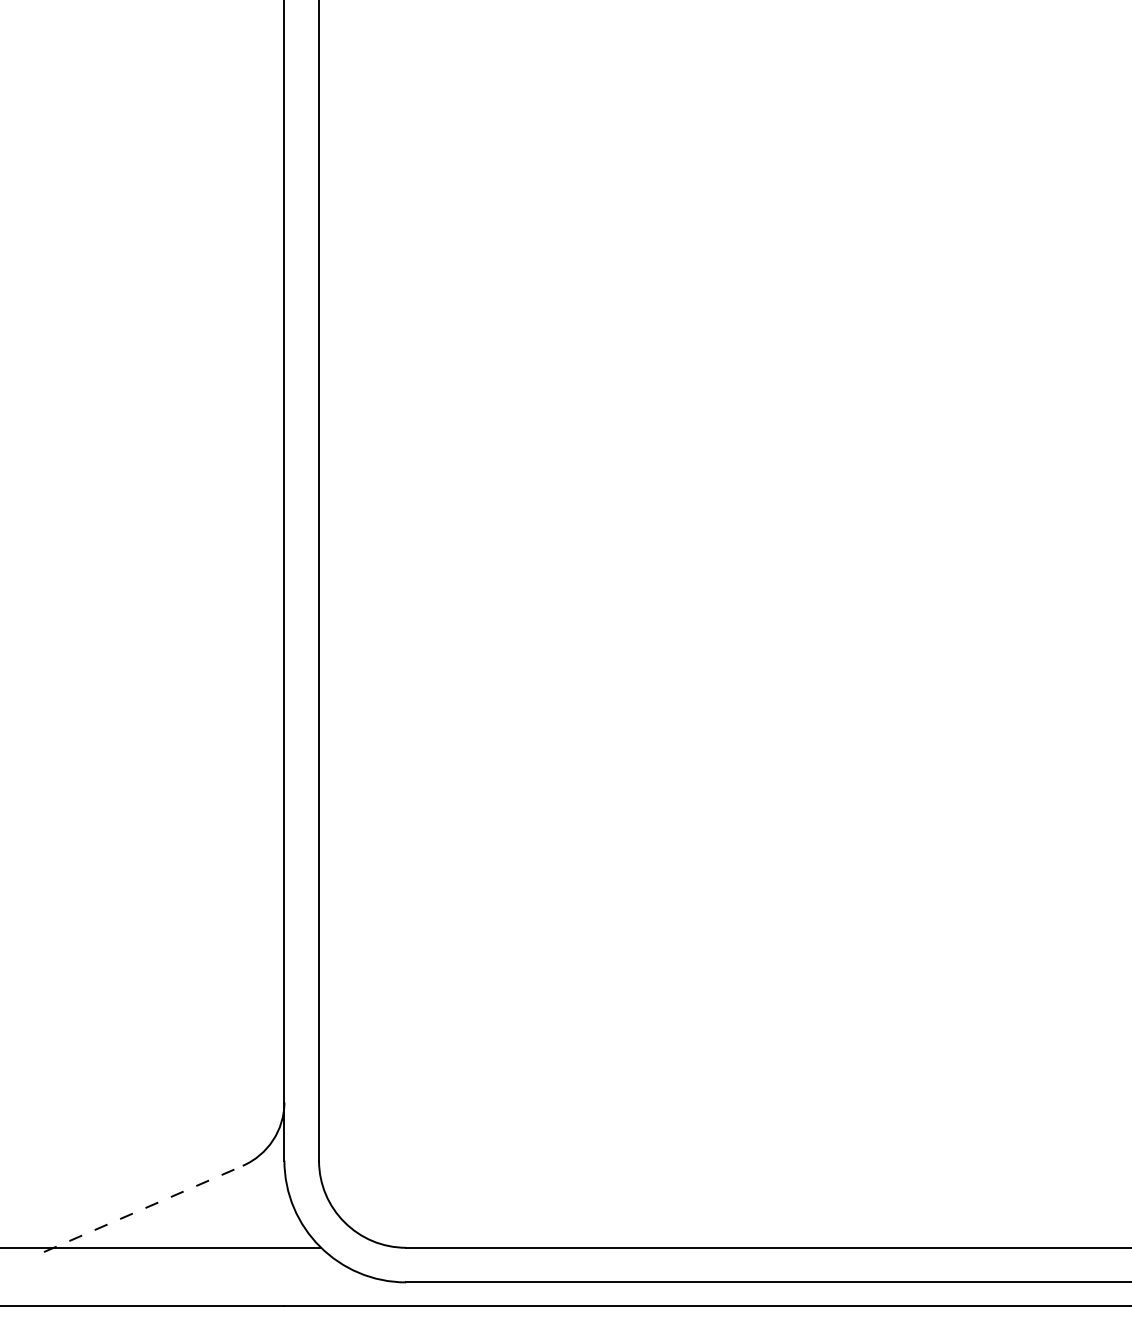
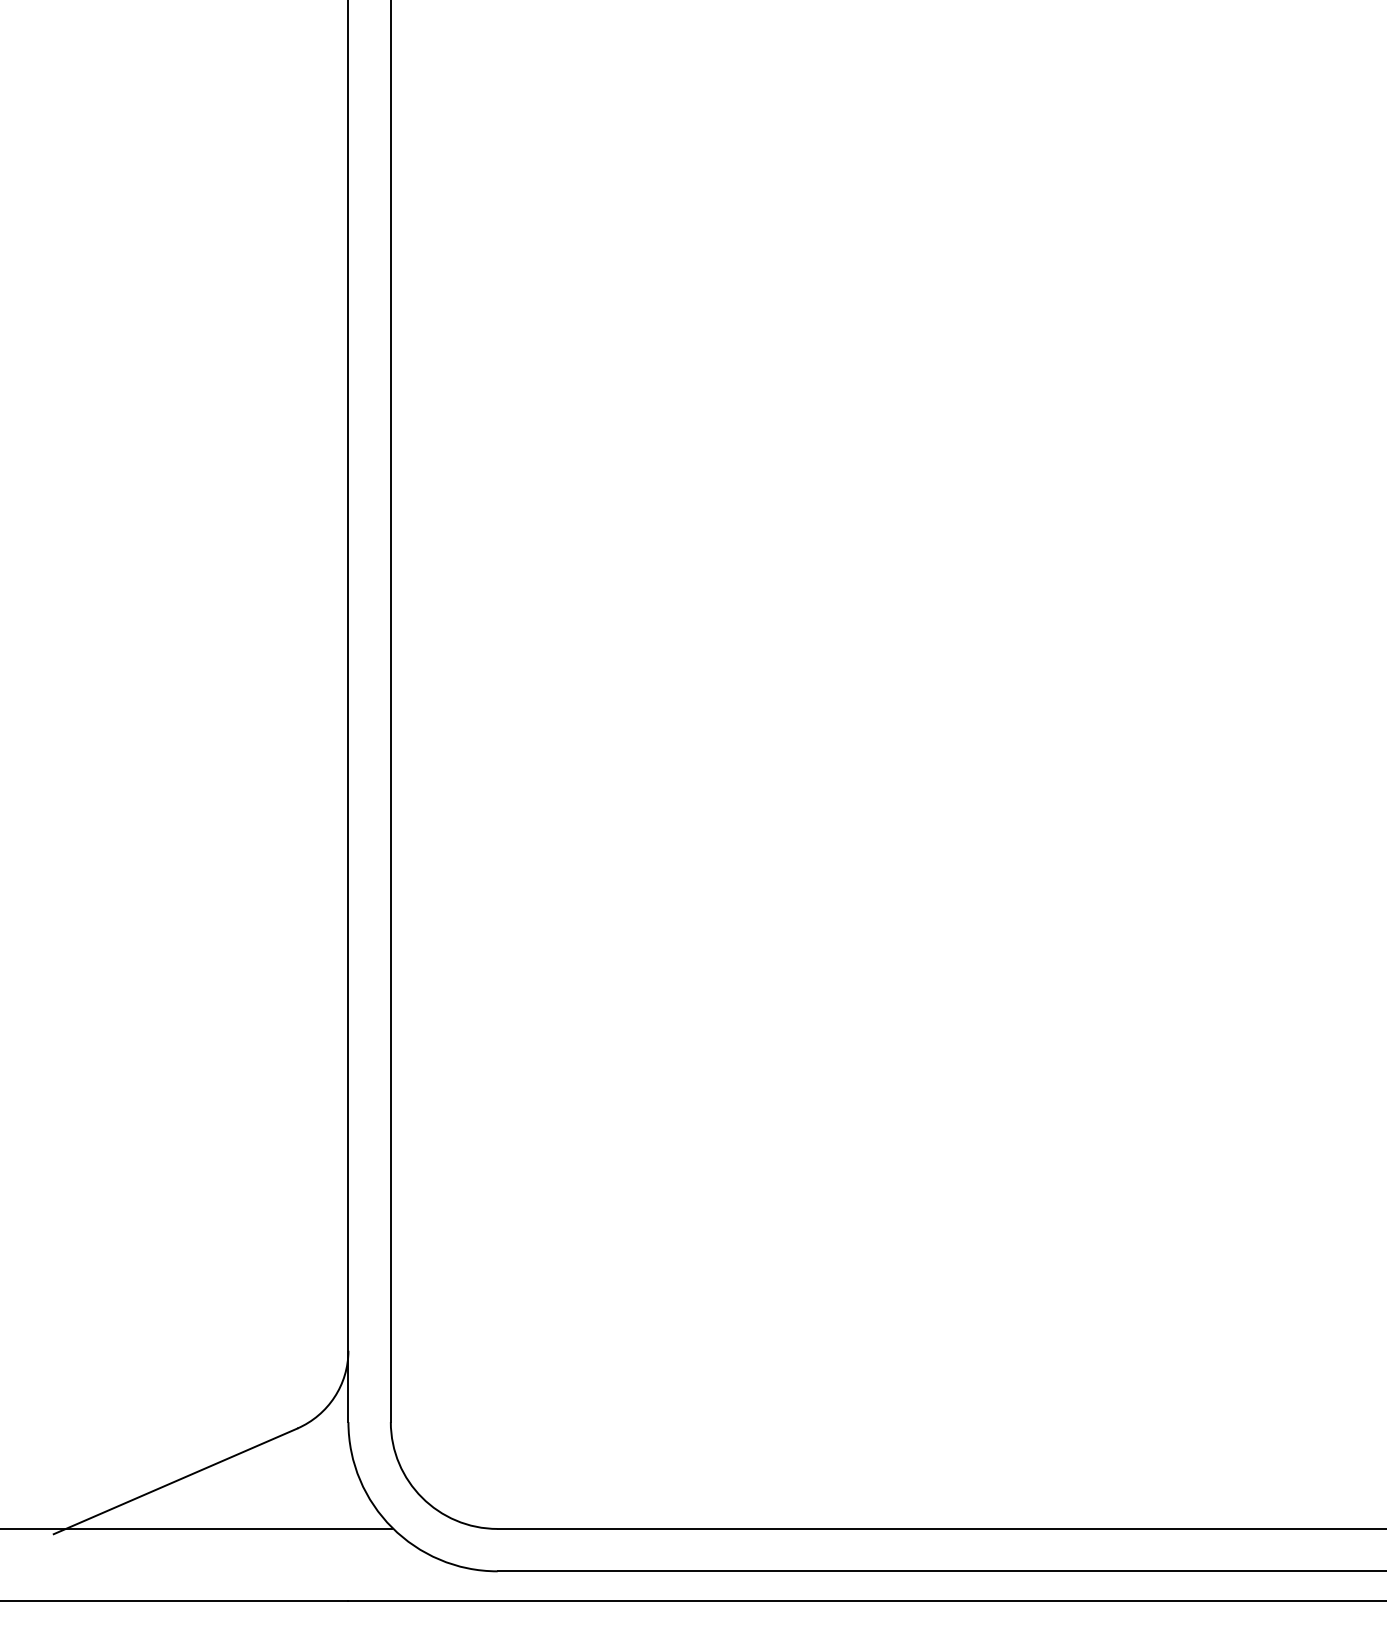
line: (143, 1208) -> (175, 1480), dashed -> solid

